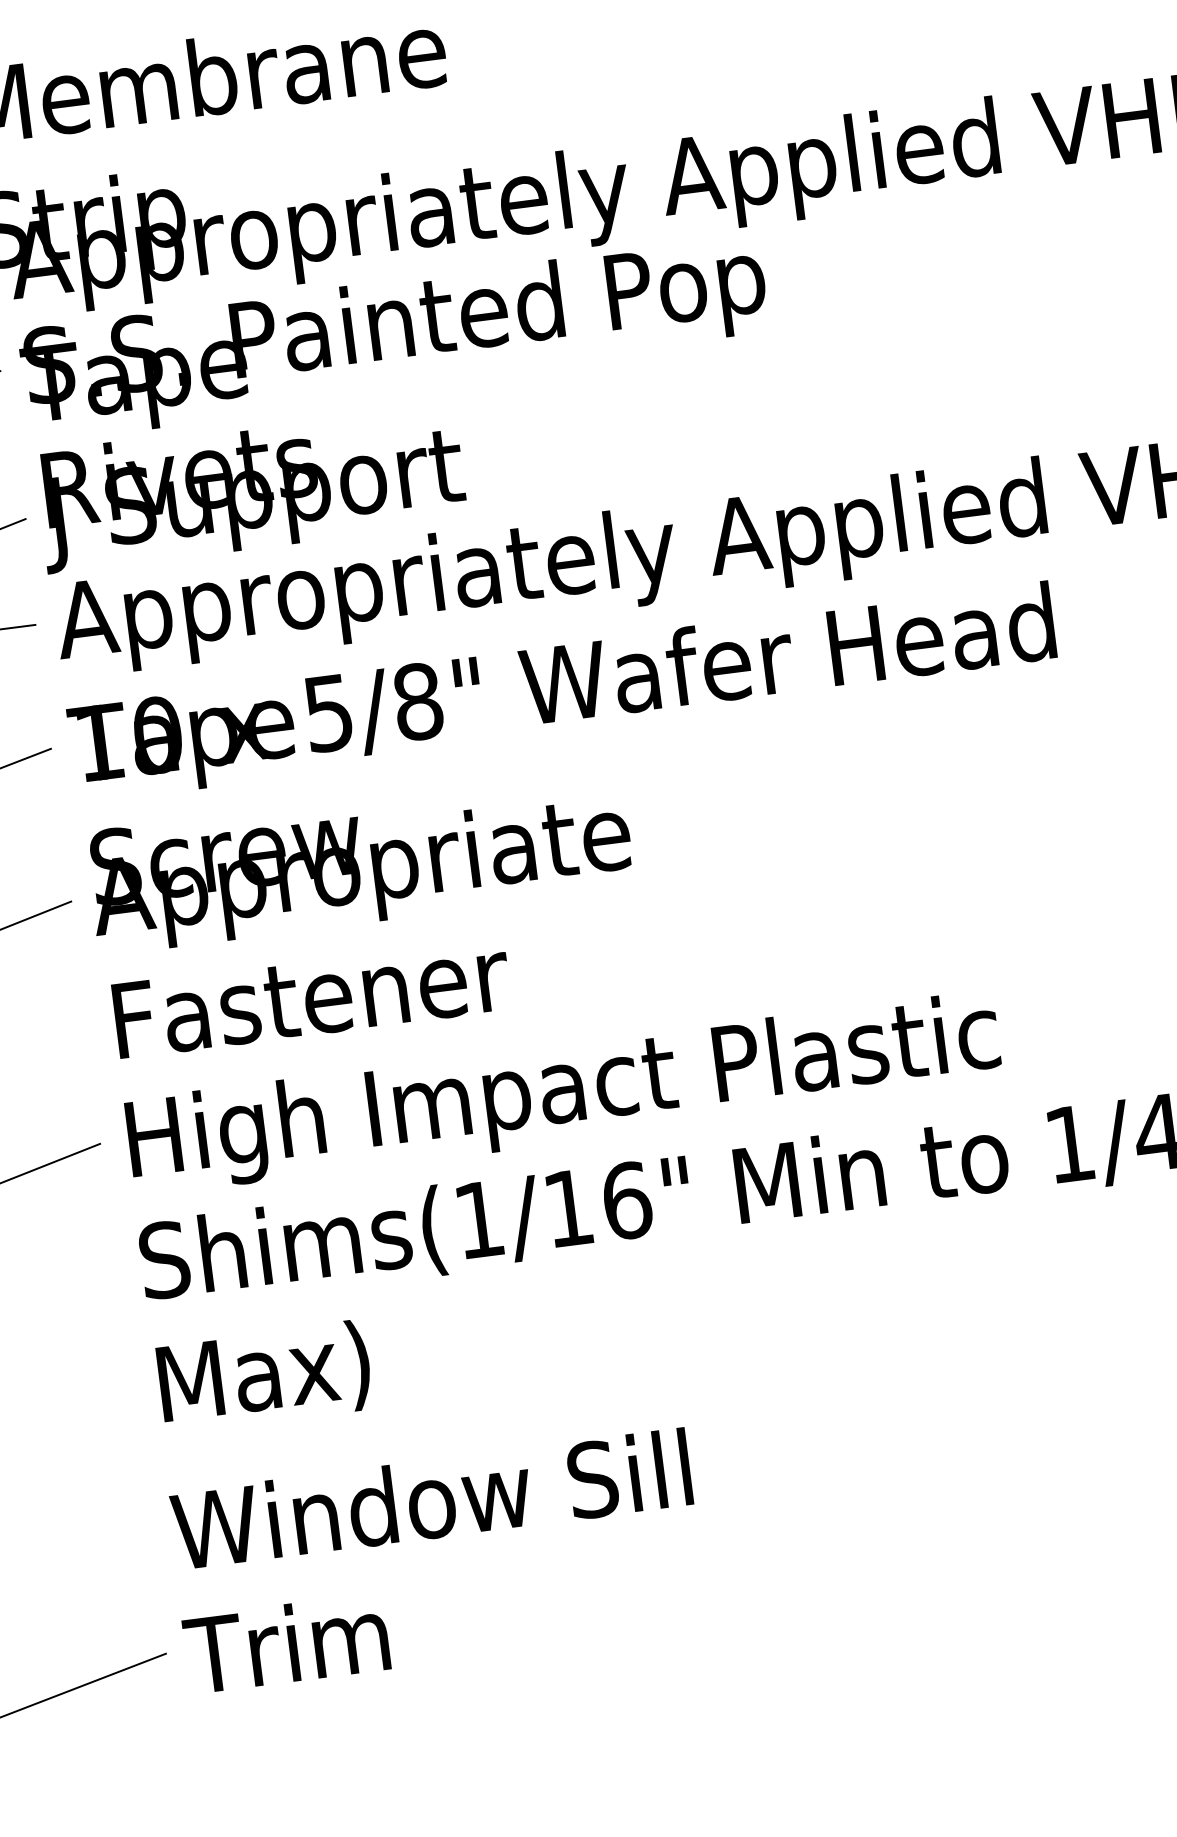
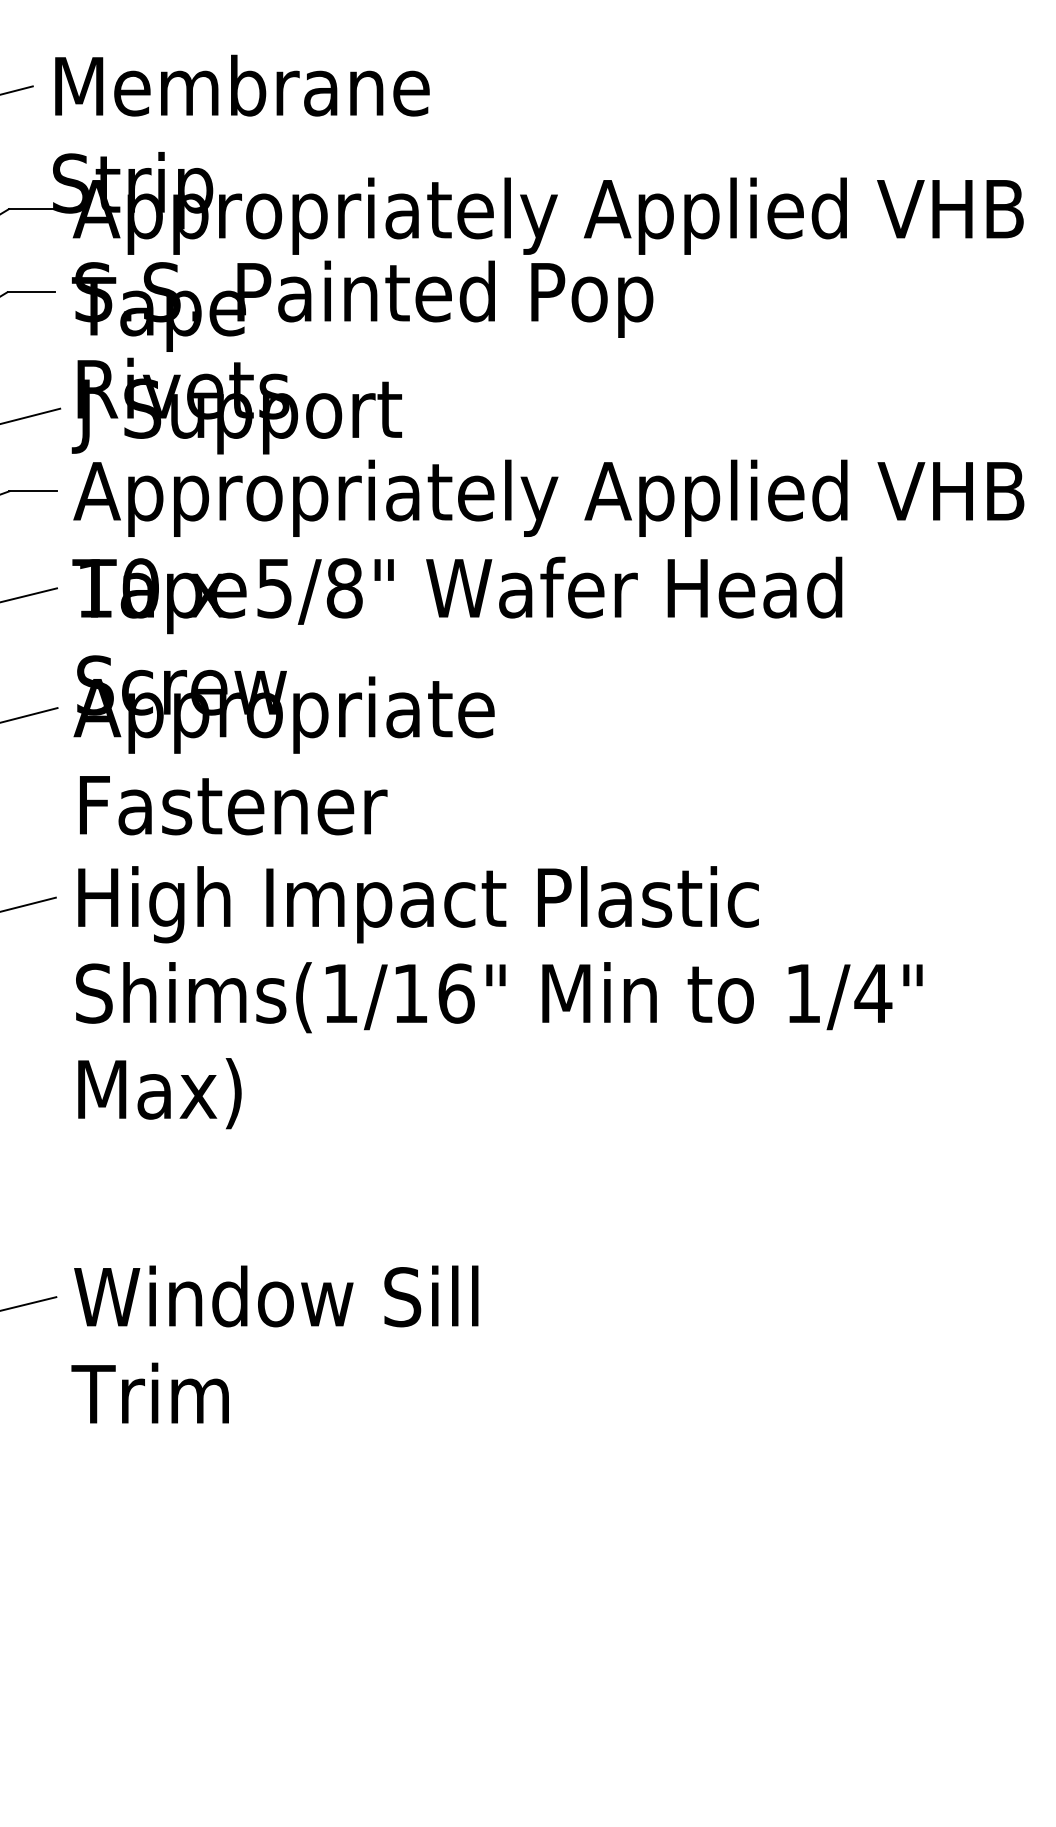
text: (437, 1561) -> (274, 1344), moved

